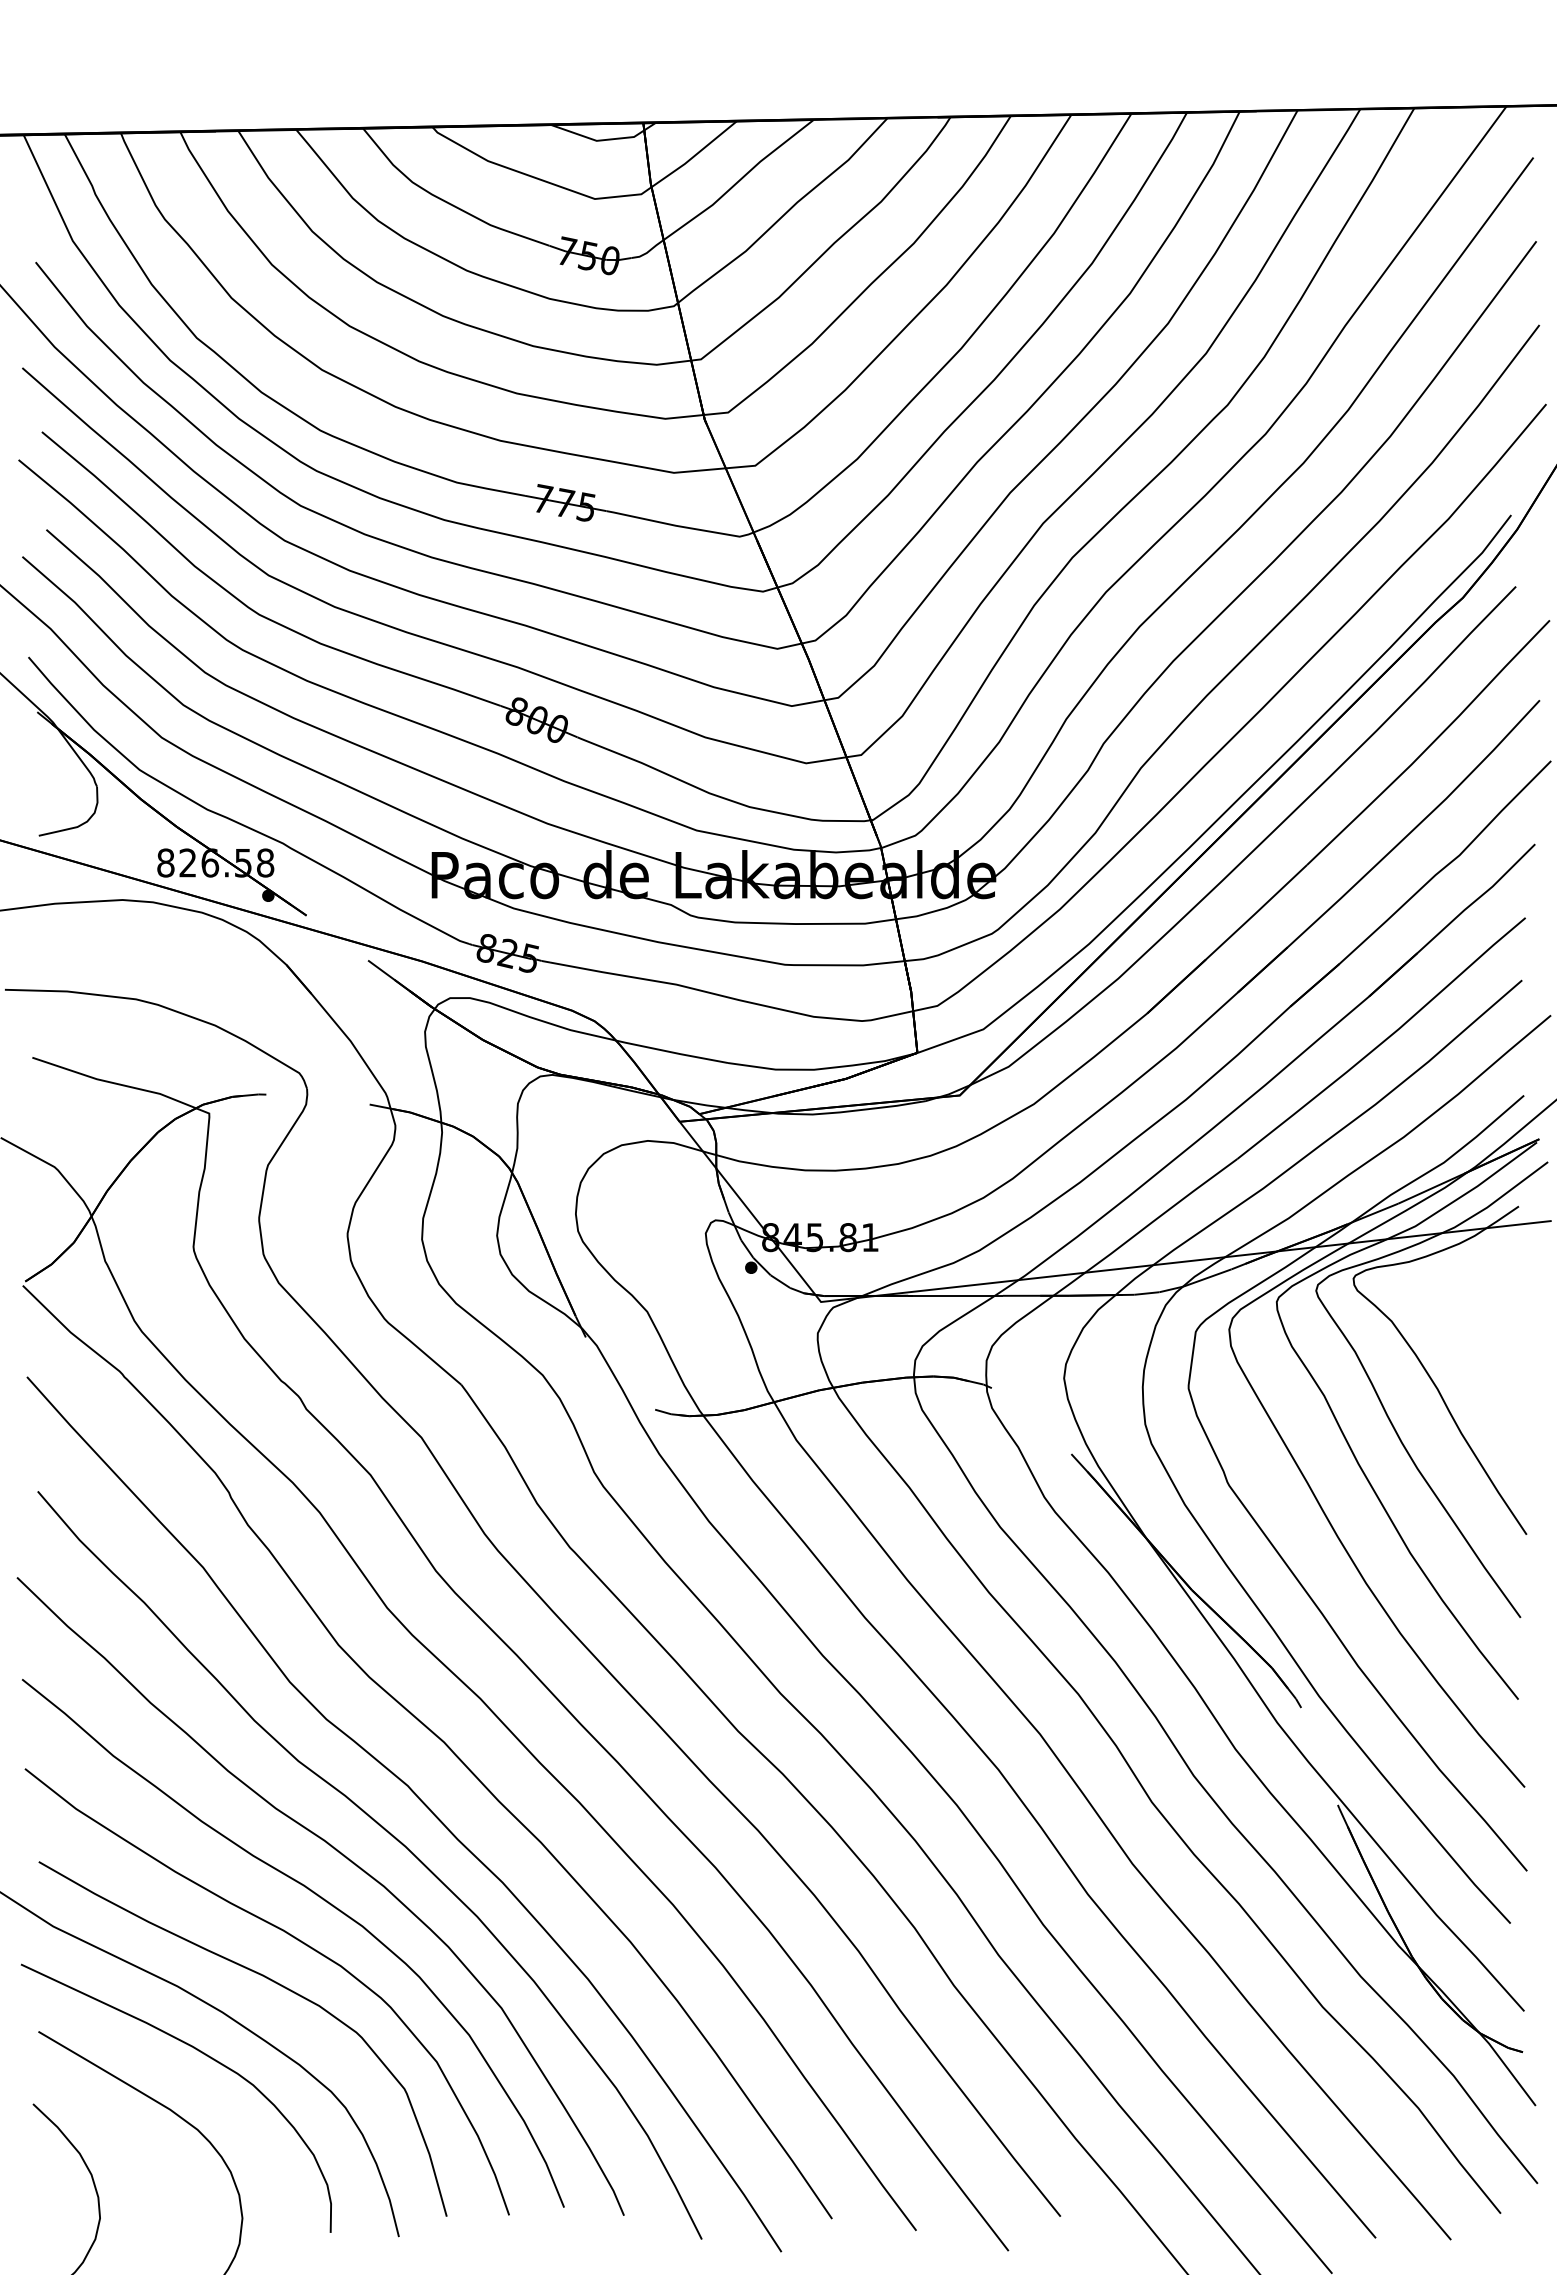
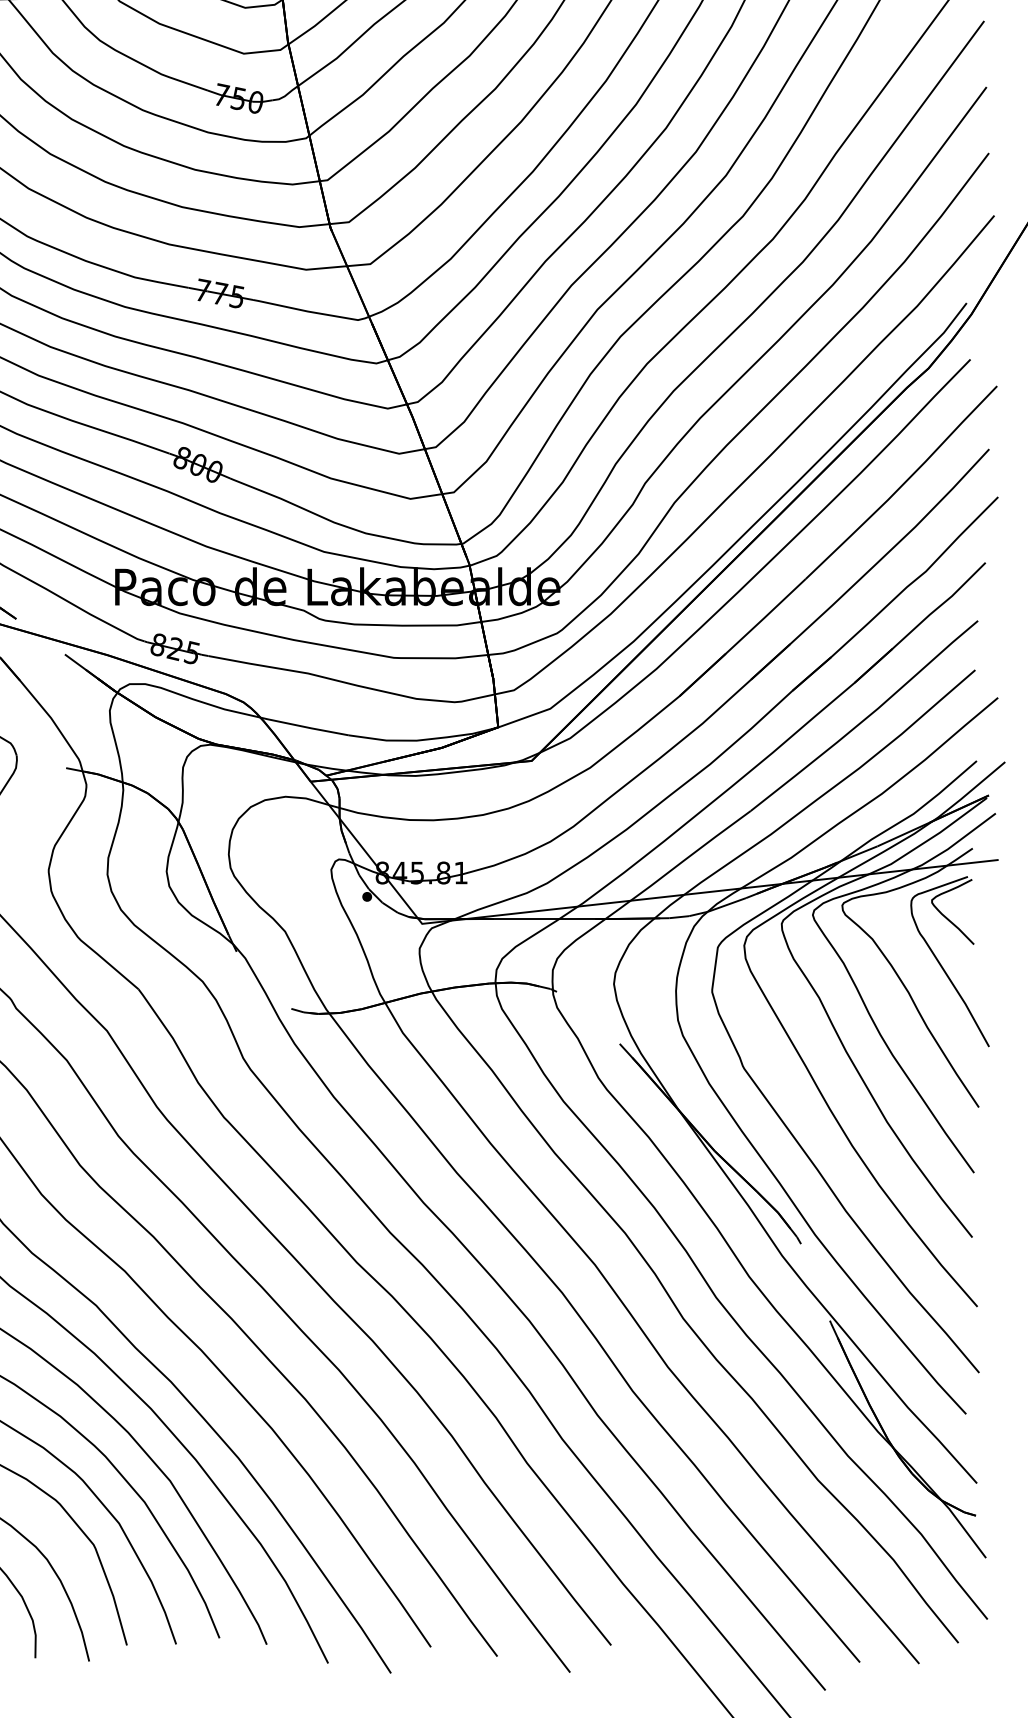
part: (1480, 1355) -> (942, 966), added

